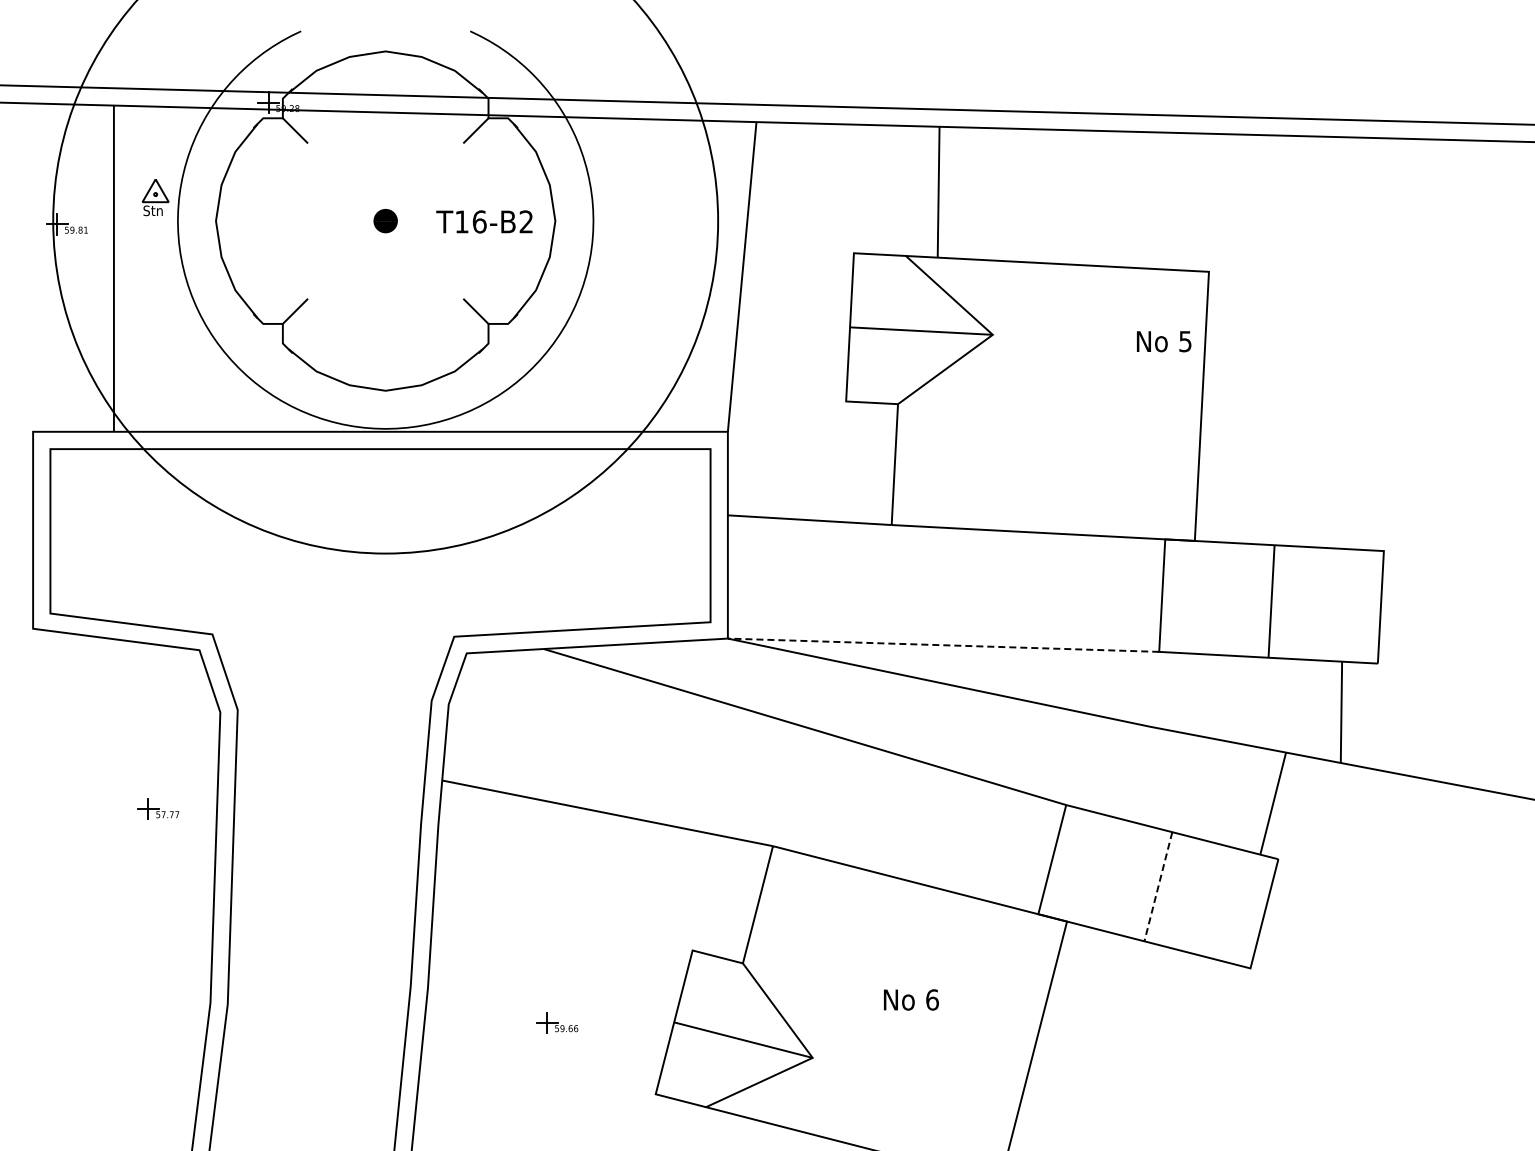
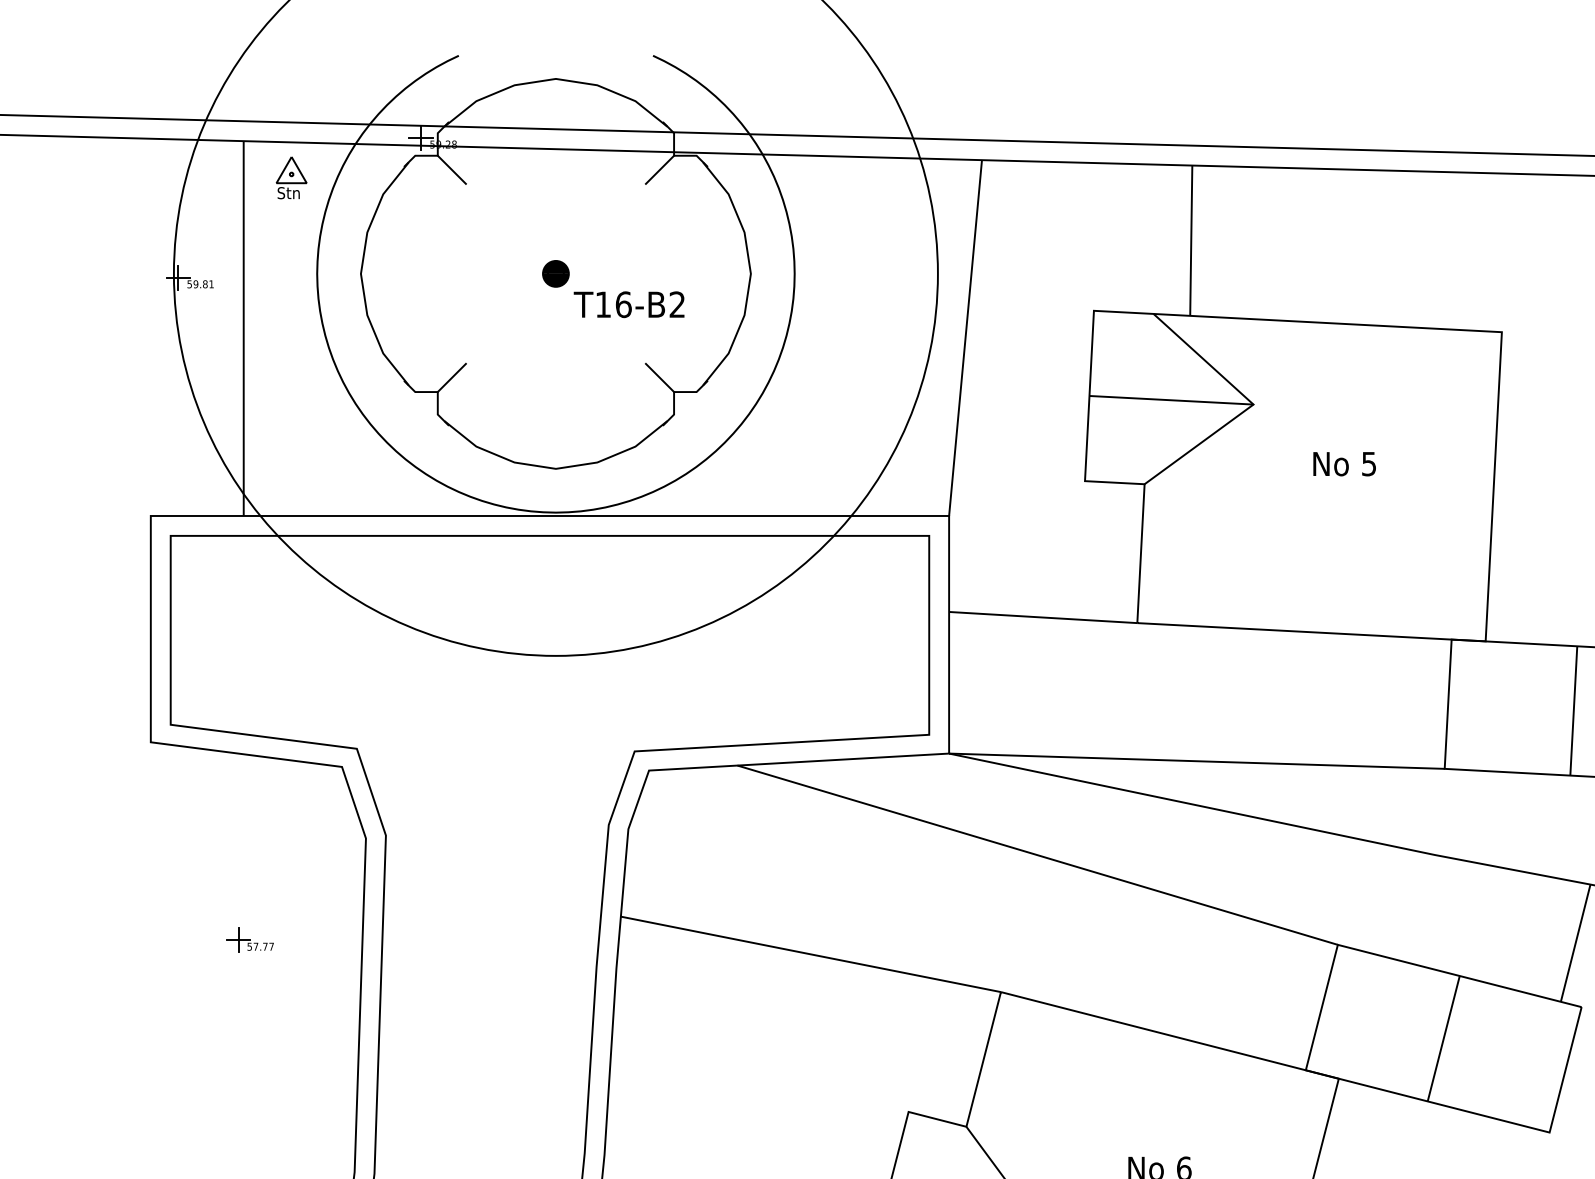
part: (155, 197) -> (291, 177), moved
text: (484, 221) -> (629, 304), moved
text: (1164, 341) -> (1345, 463), moved
line: (943, 645) -> (1196, 761), dashed -> solid
part: (158, 808) -> (250, 939), moved
line: (1158, 887) -> (1443, 1039), dashed -> solid

